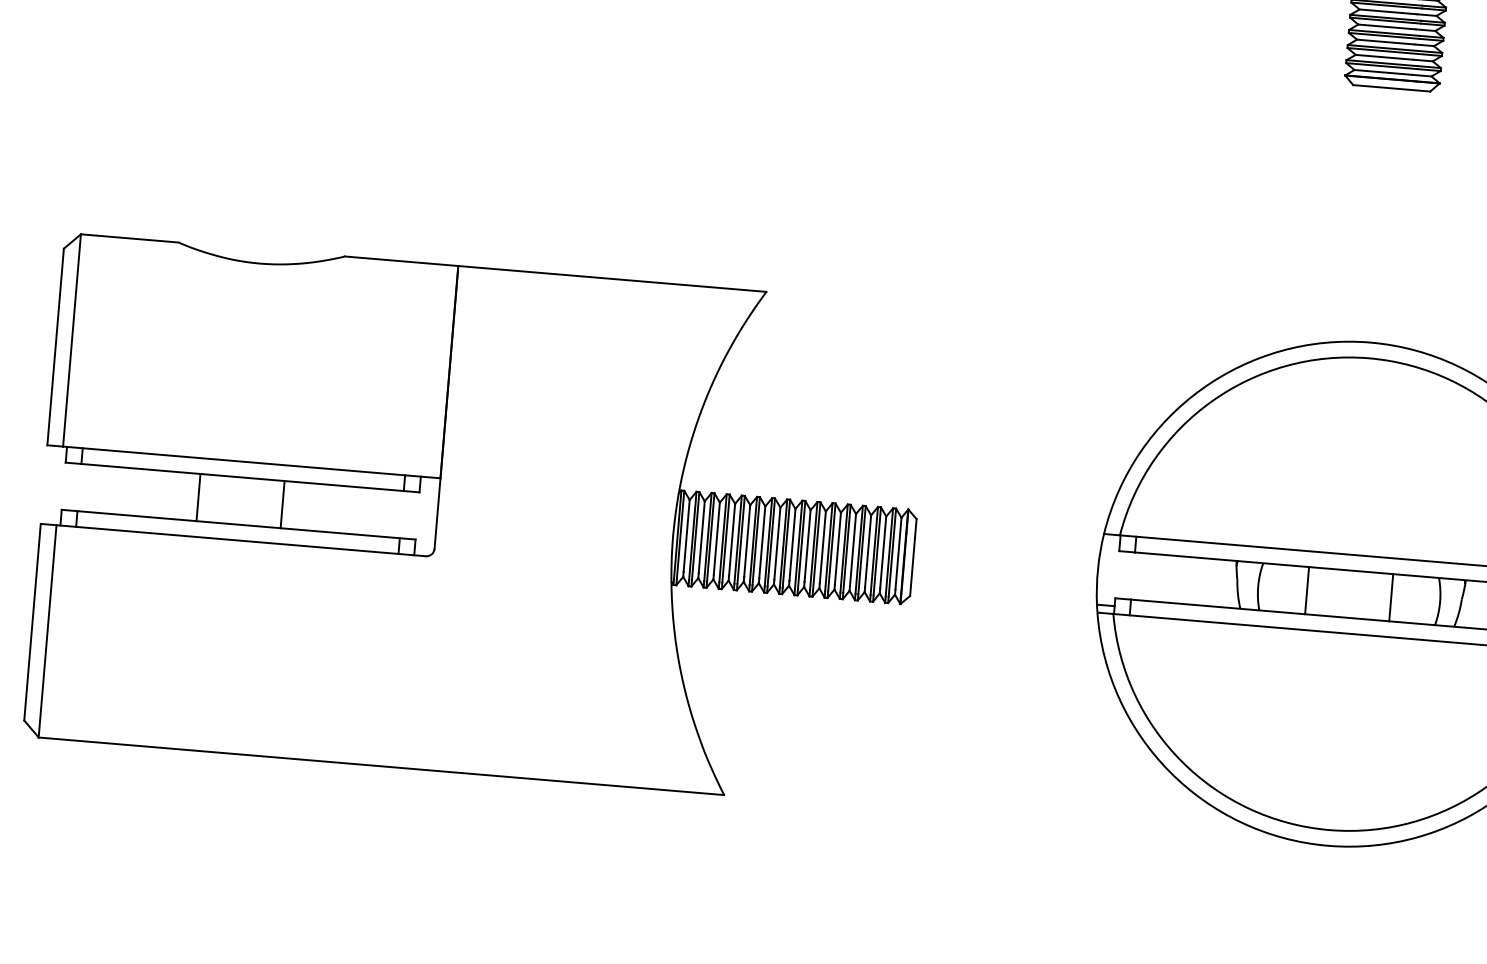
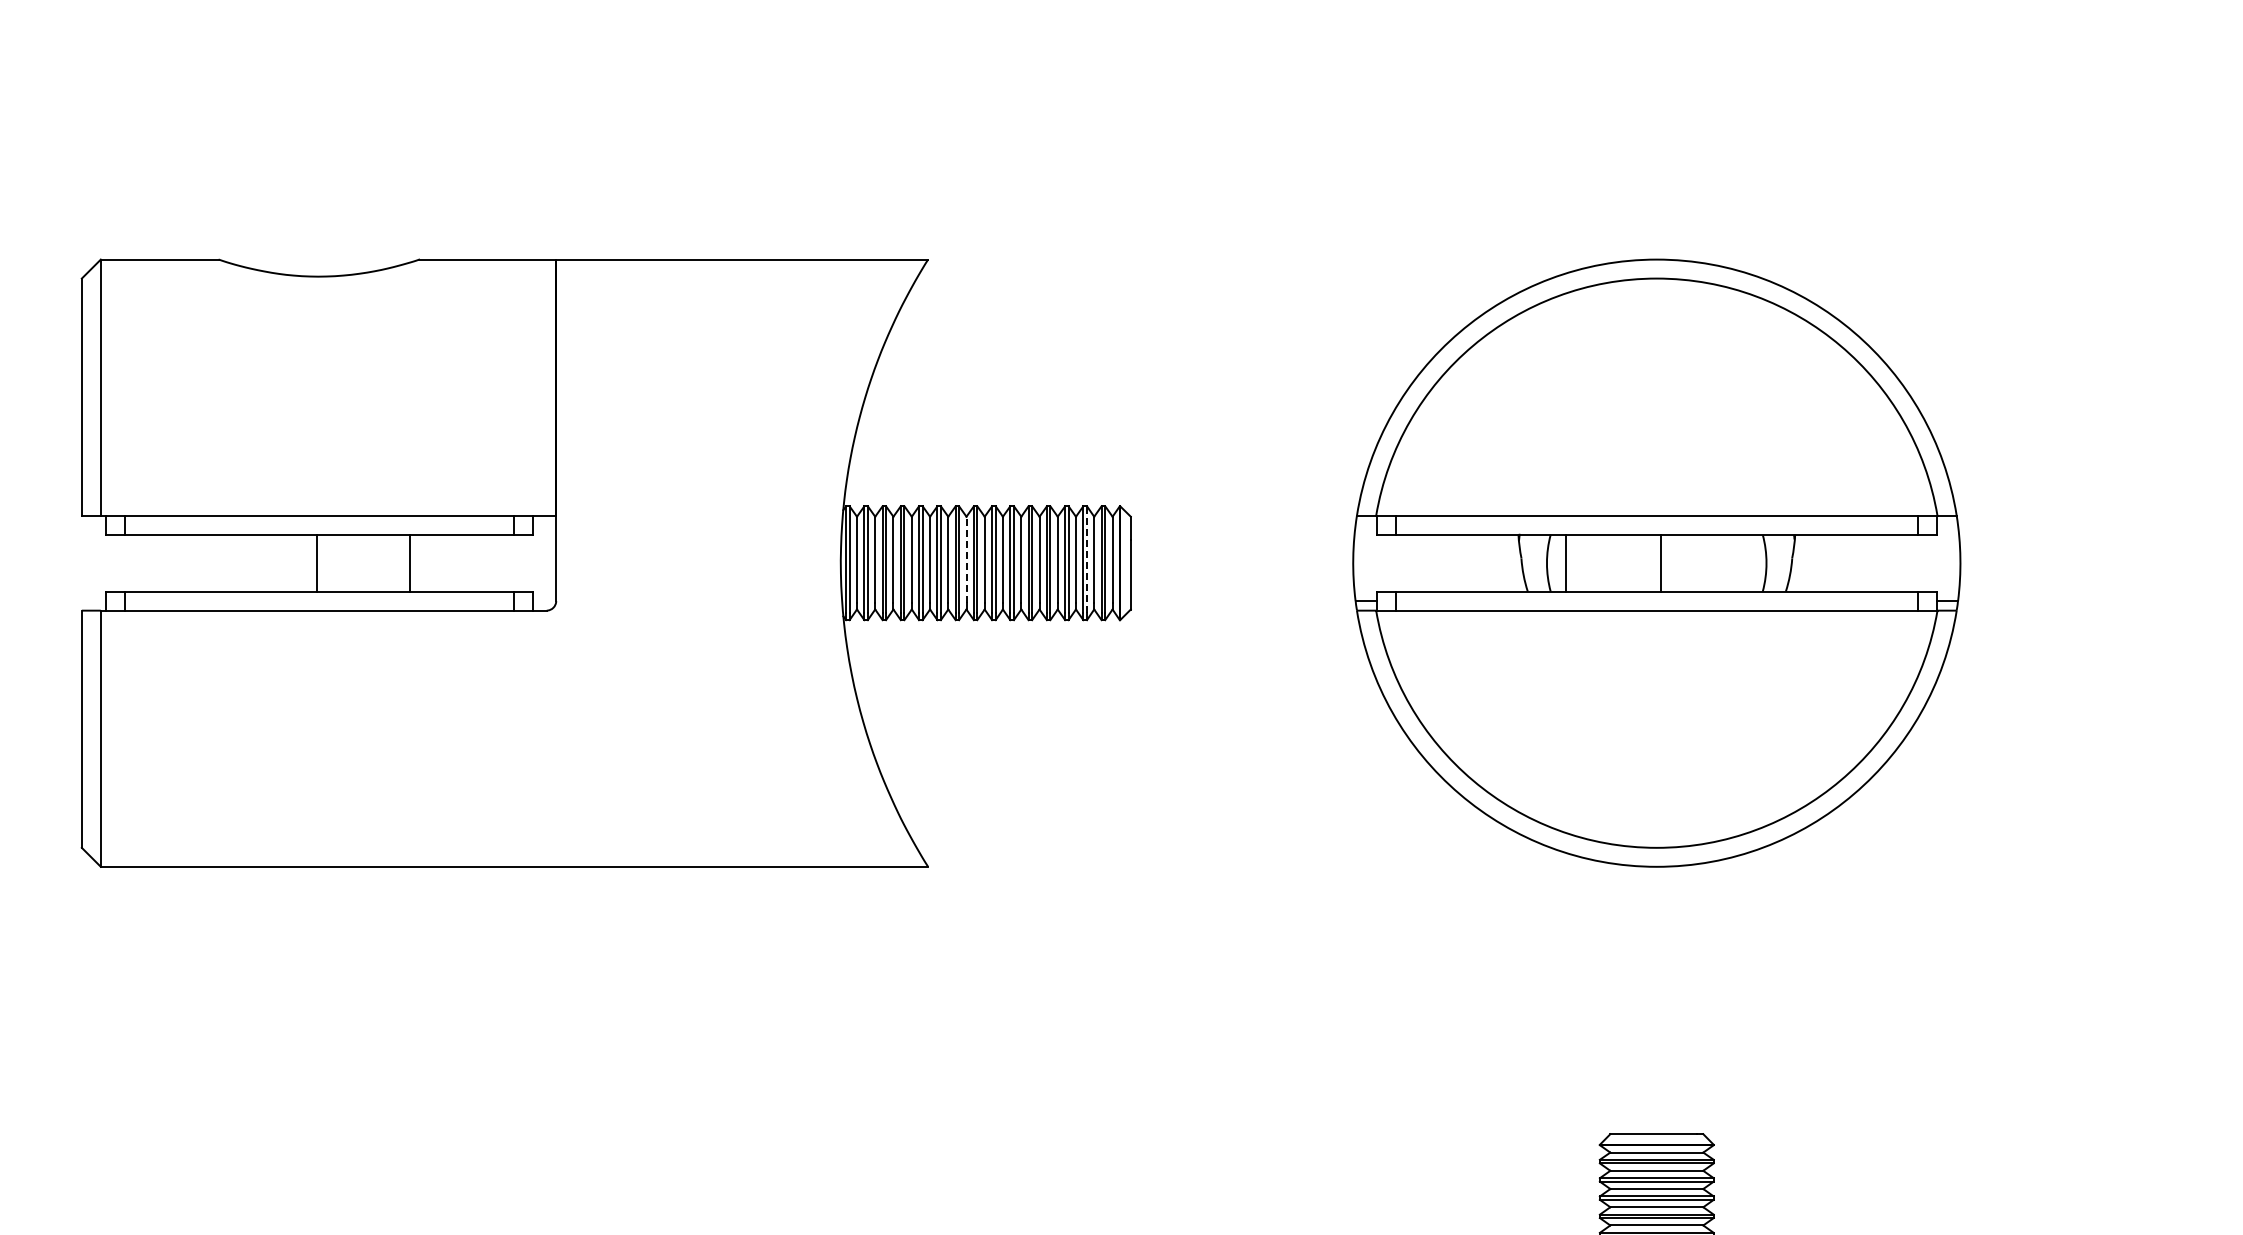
line: (198, 496) -> (317, 562), moved
line: (282, 504) -> (409, 562), moved
line: (777, 543) -> (966, 559), solid -> dashed
line: (877, 550) -> (1087, 558), solid -> dashed
line: (1306, 590) -> (1565, 562), moved
line: (1391, 597) -> (1660, 562), moved

